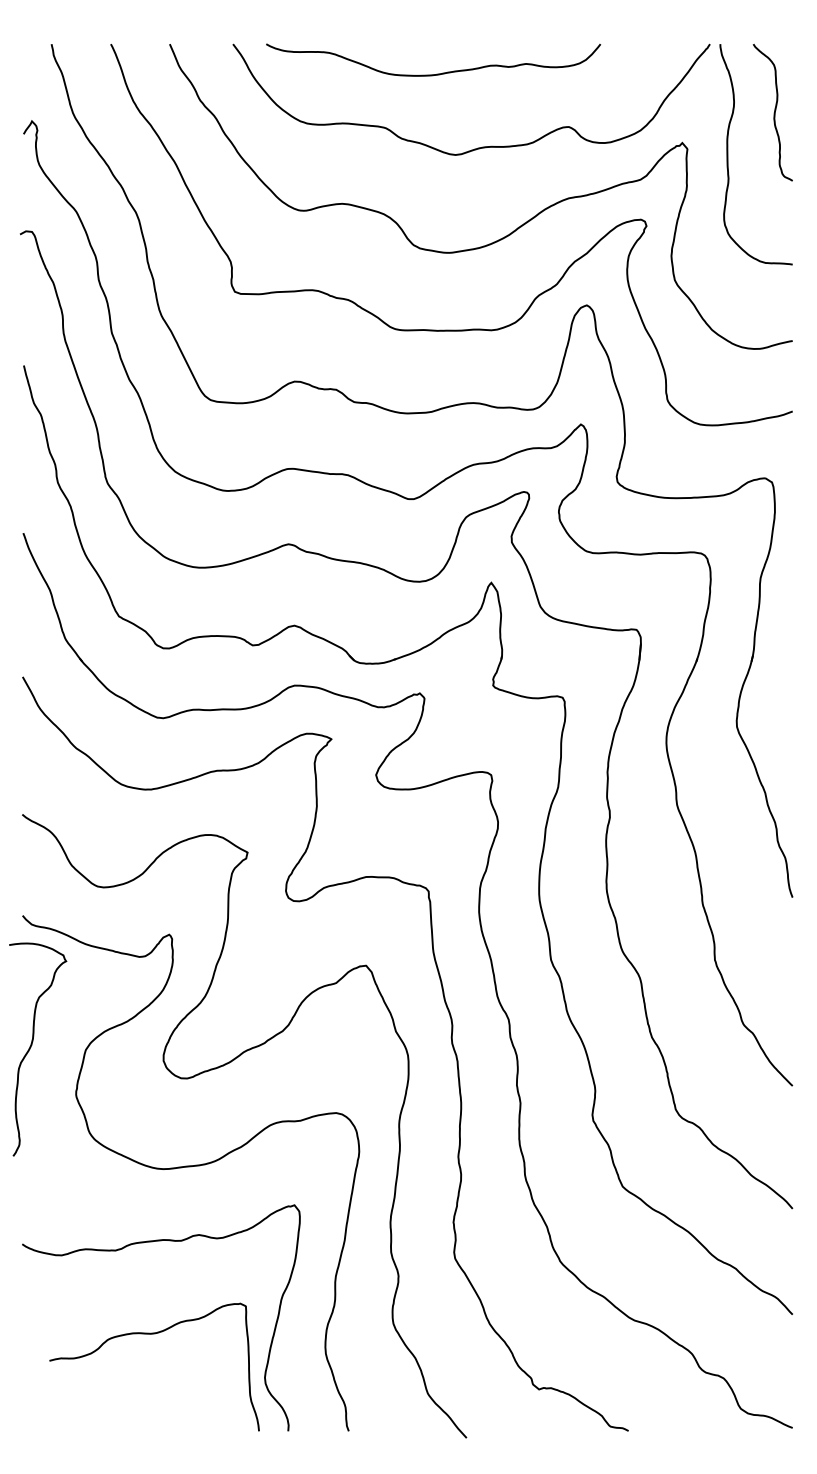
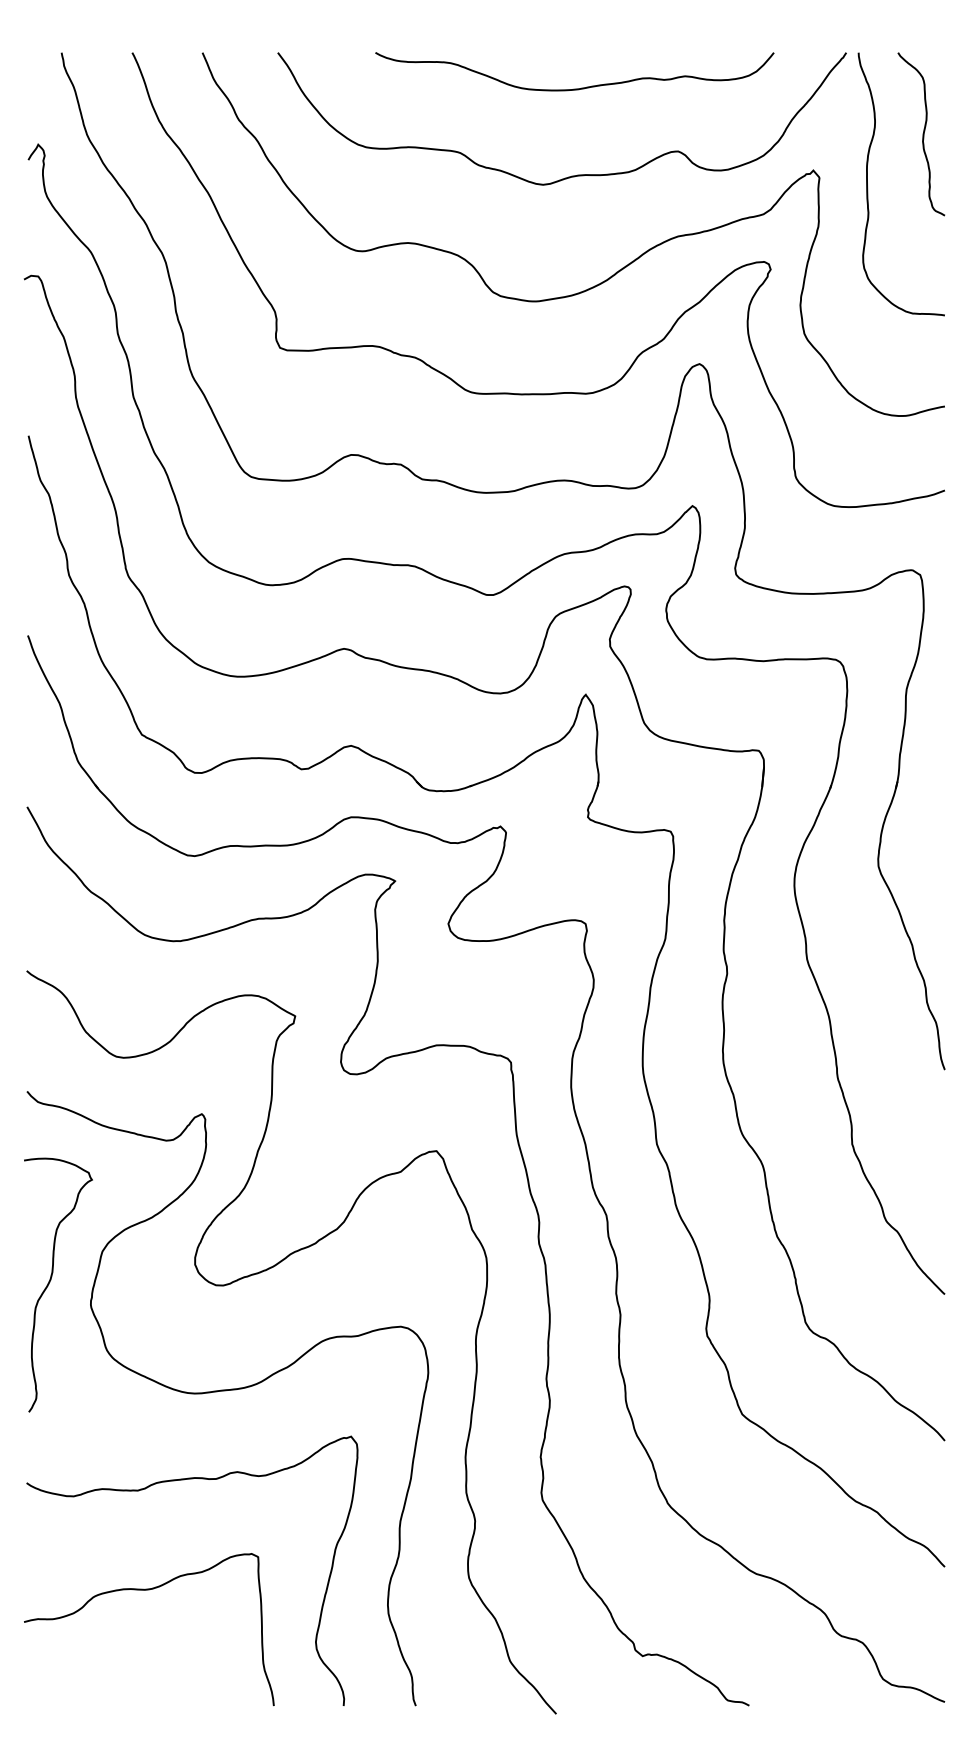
curve: (433, 74) -> (574, 88), moved
curve: (32, 1045) -> (51, 1280), moved
curve: (154, 1334) -> (149, 1590), moved

